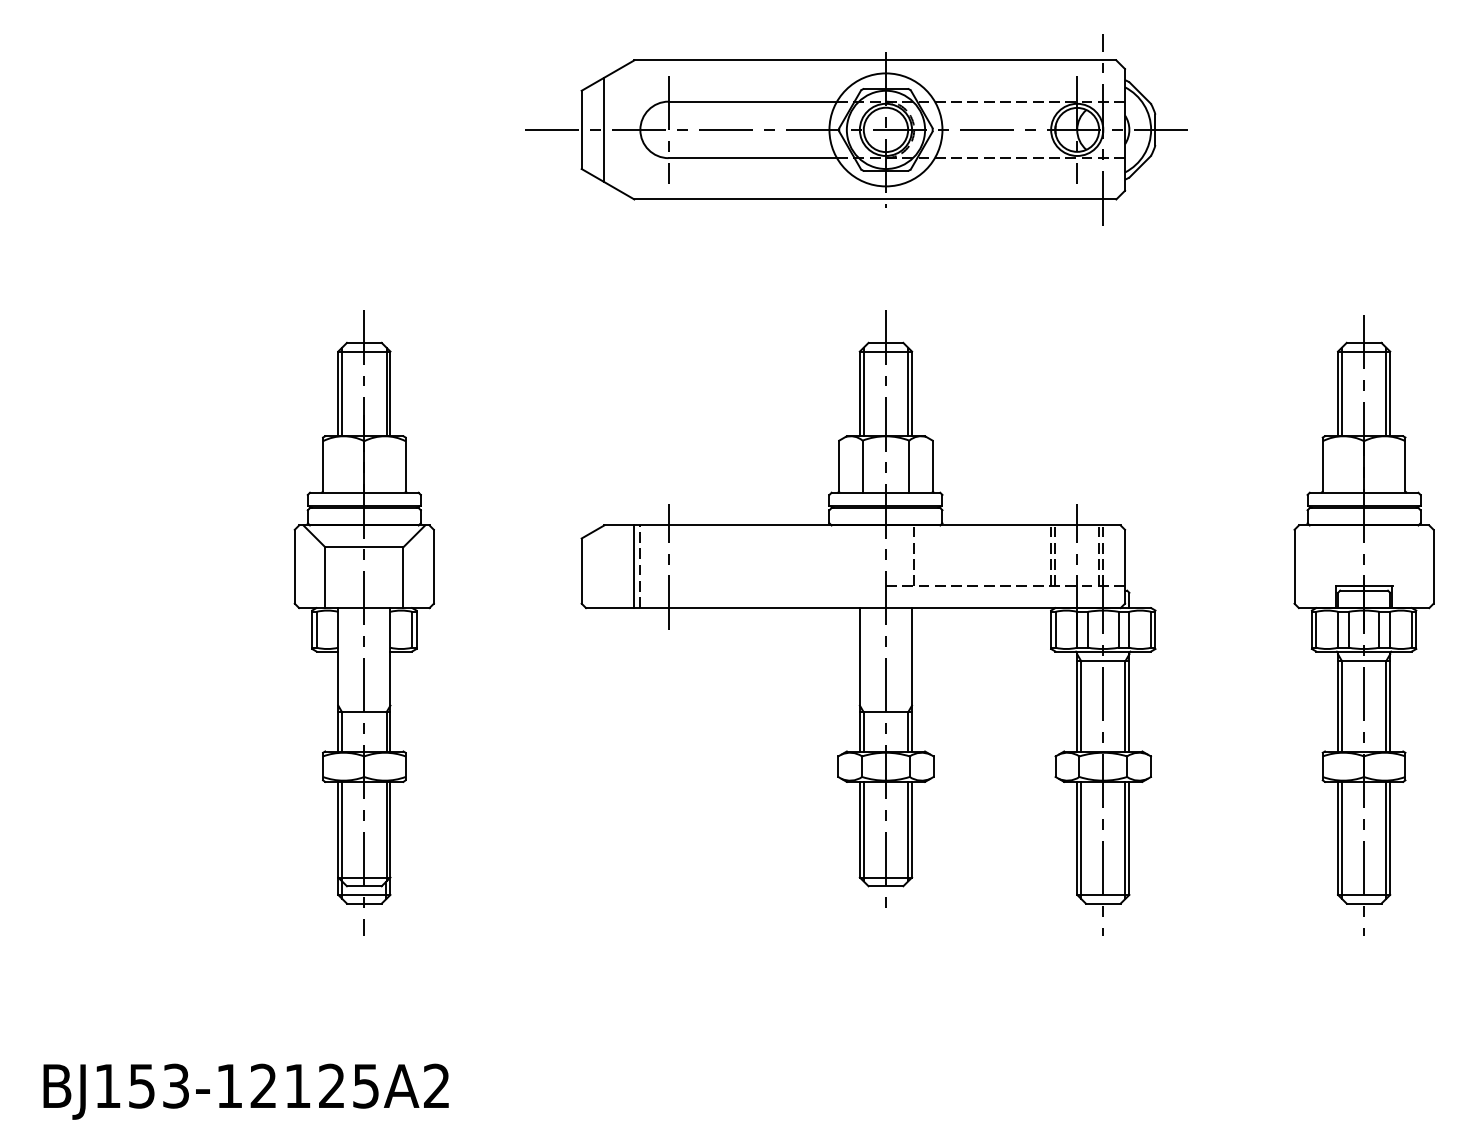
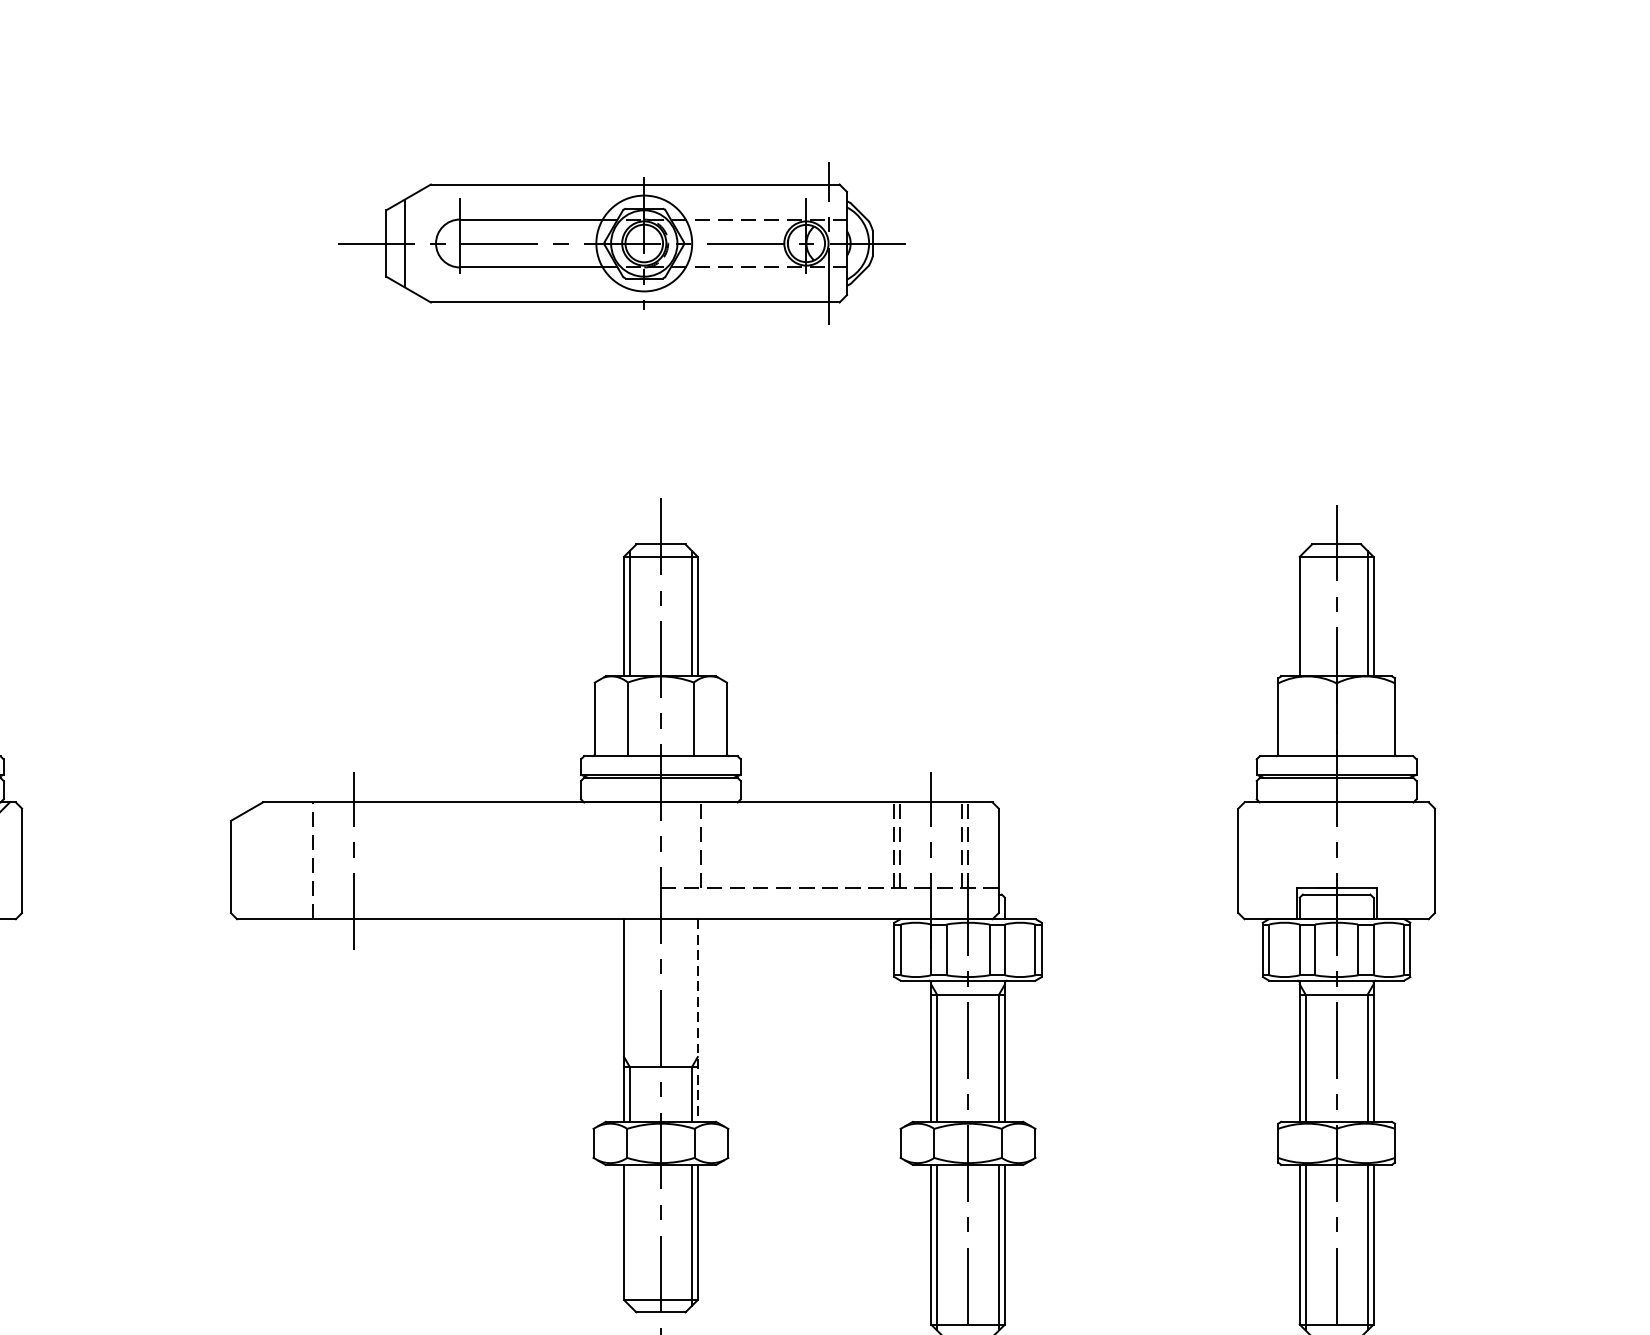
part: (856, 129) -> (619, 242), size x0.6
line: (1341, 391) -> (1304, 613), removed
line: (633, 566) -> (304, 860), removed
line: (912, 679) -> (698, 1020), solid -> dashed
line: (863, 831) -> (629, 1234), removed

